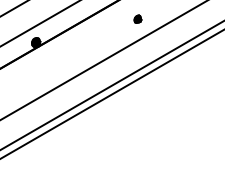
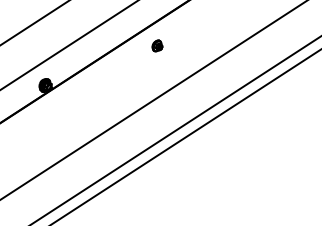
part: (137, 18) -> (156, 44), moved

